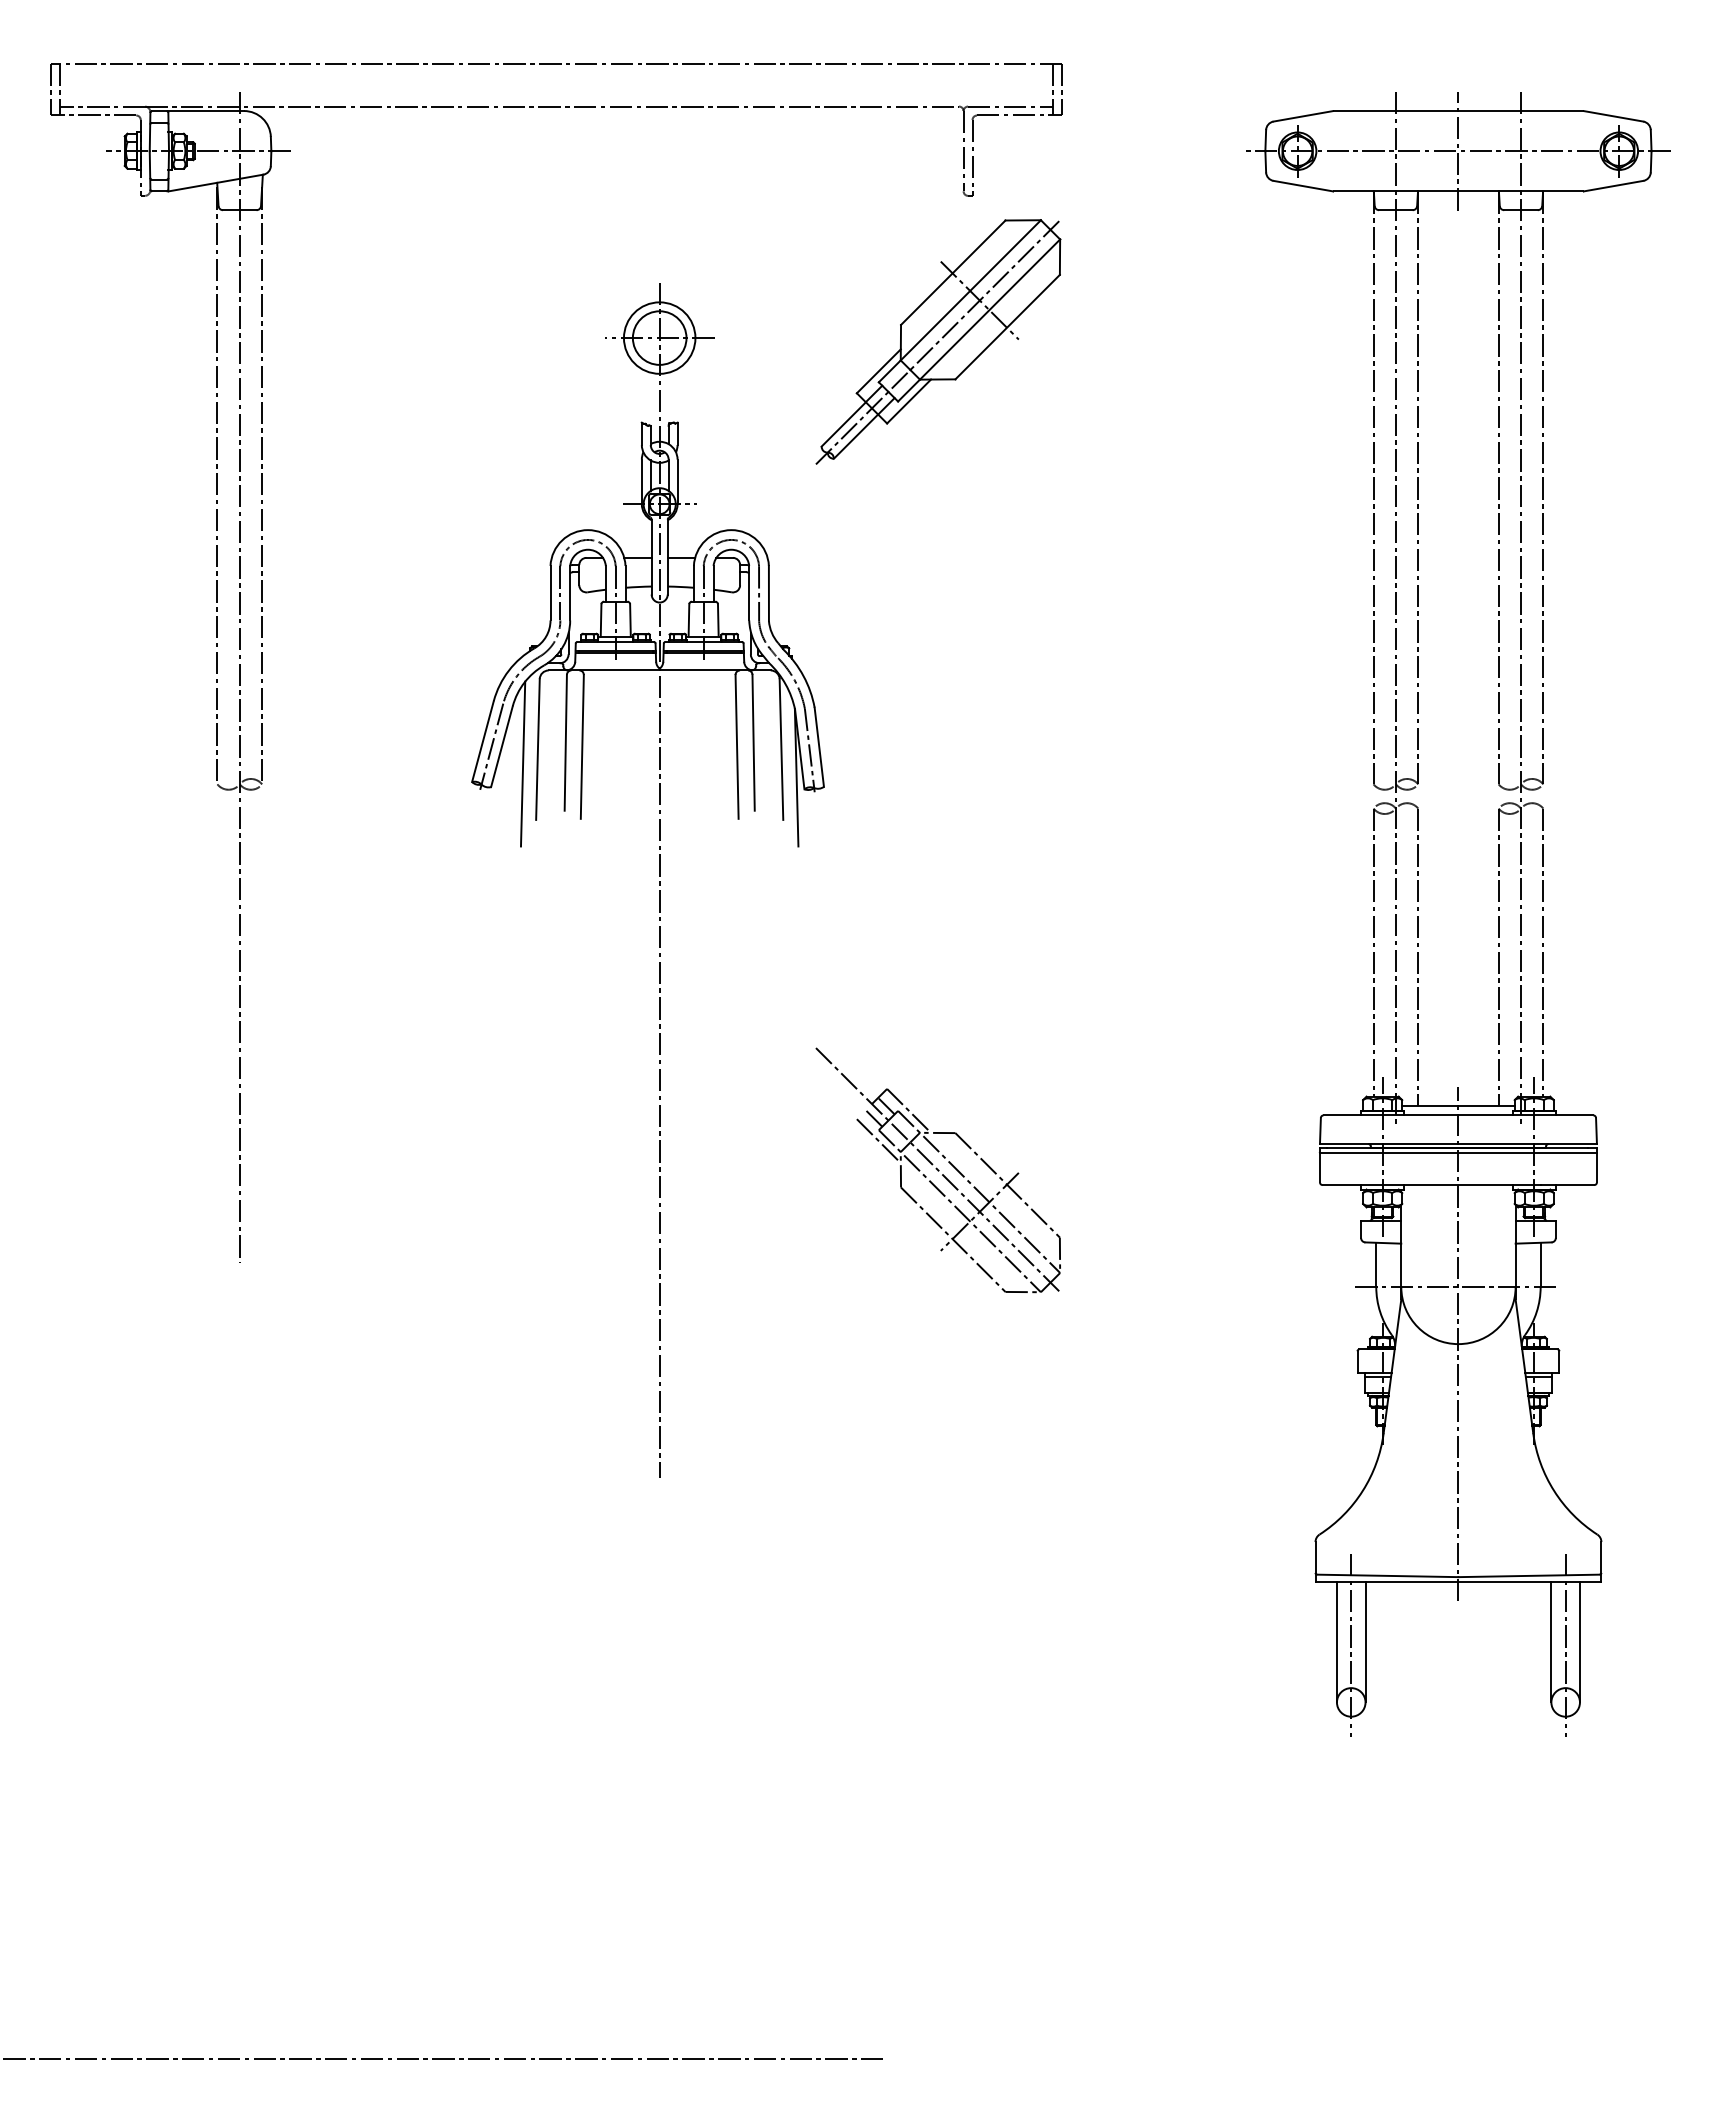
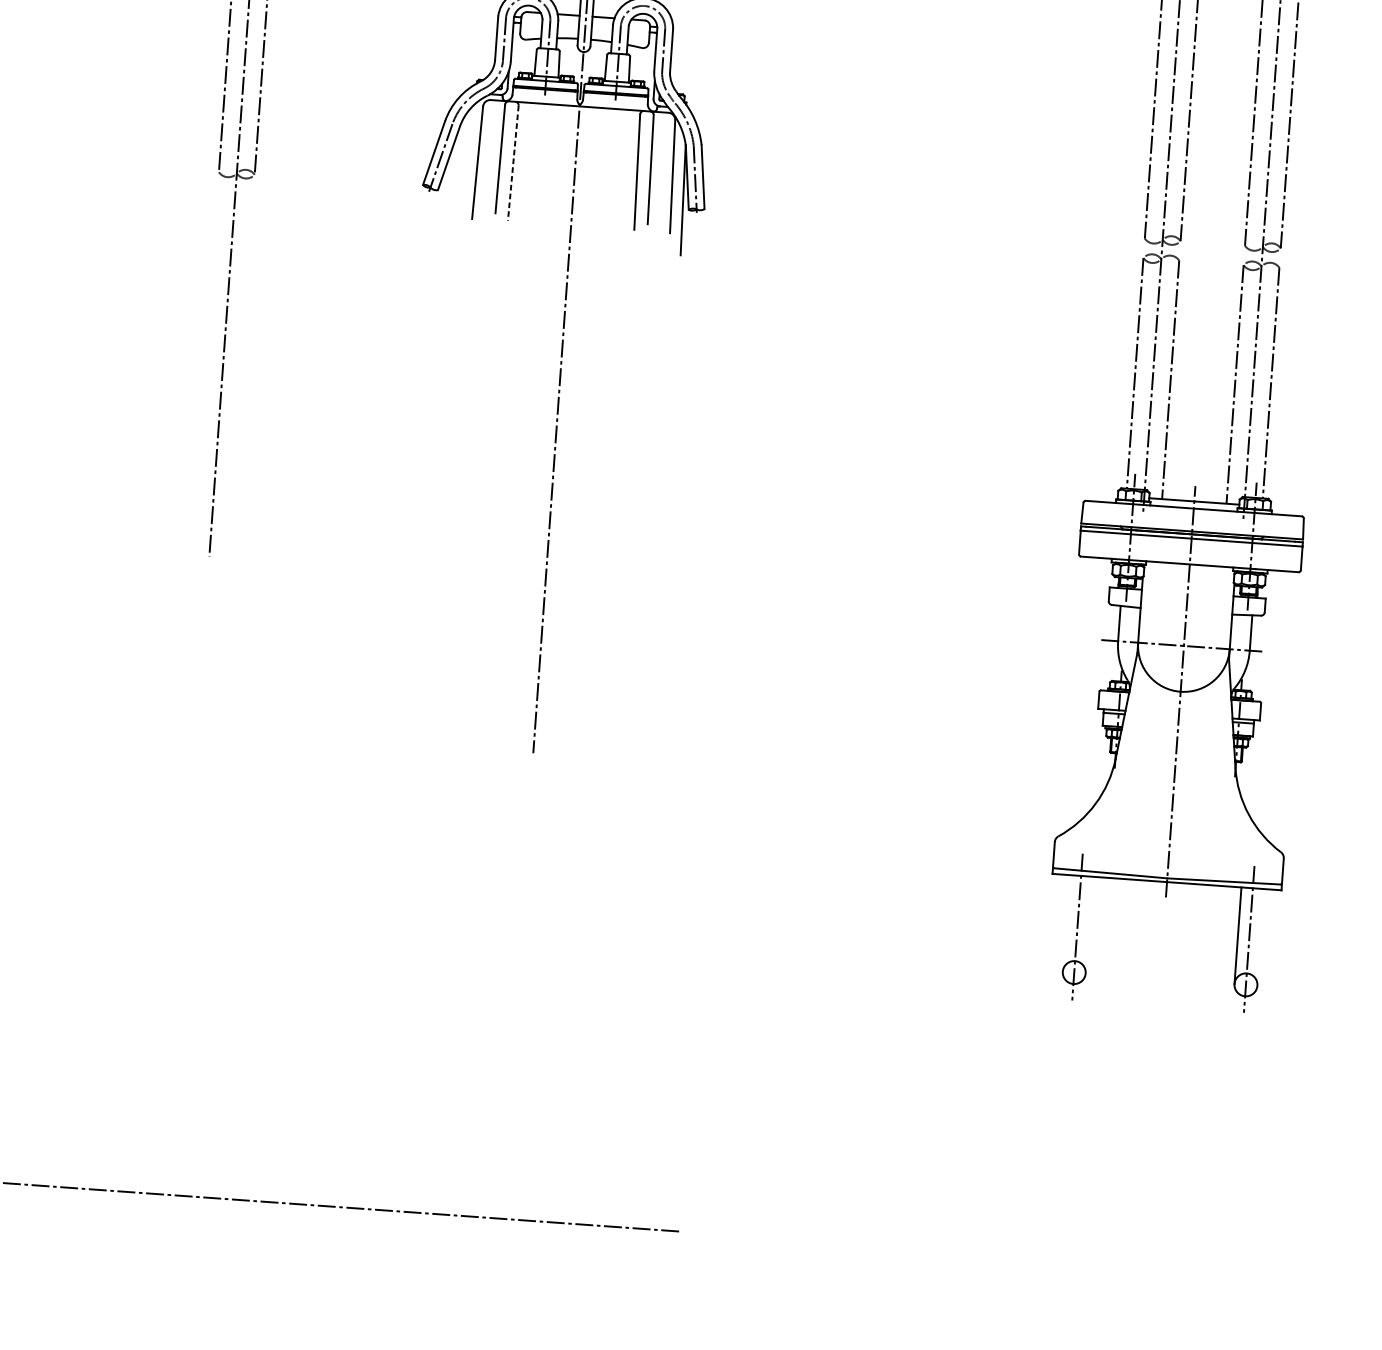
line: (582, 746) -> (513, 162), solid -> dashed
line: (522, 763) -> (464, 173), removed
part: (937, 1170) -> (773, 522), removed
line: (1336, 1641) -> (1065, 922), removed
line: (1365, 1641) -> (1089, 924), removed
line: (1579, 1641) -> (1260, 936), removed

